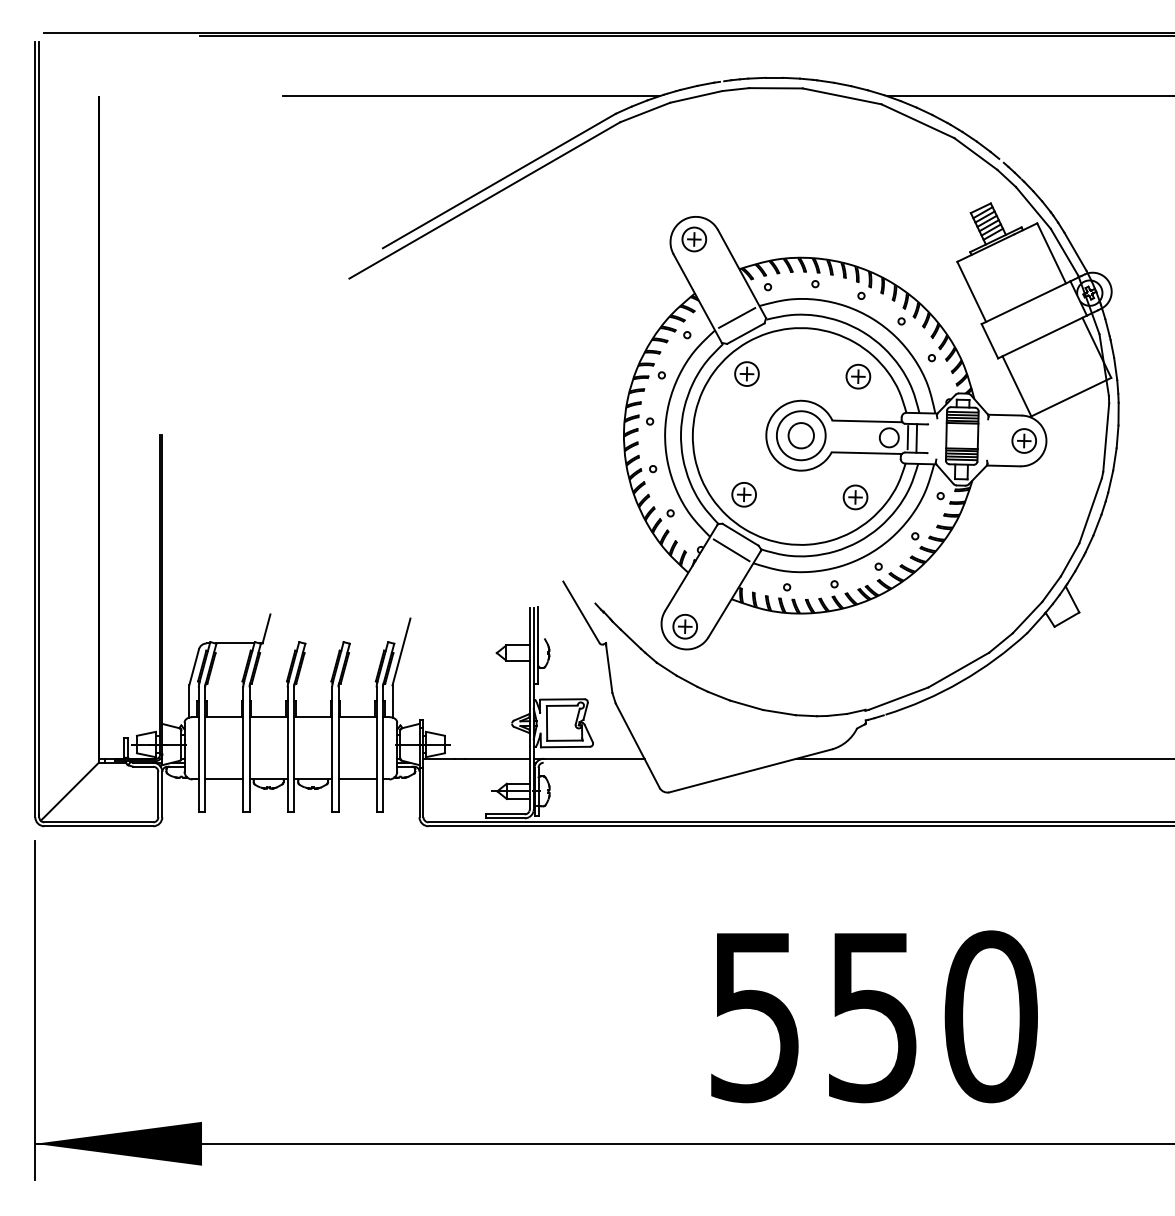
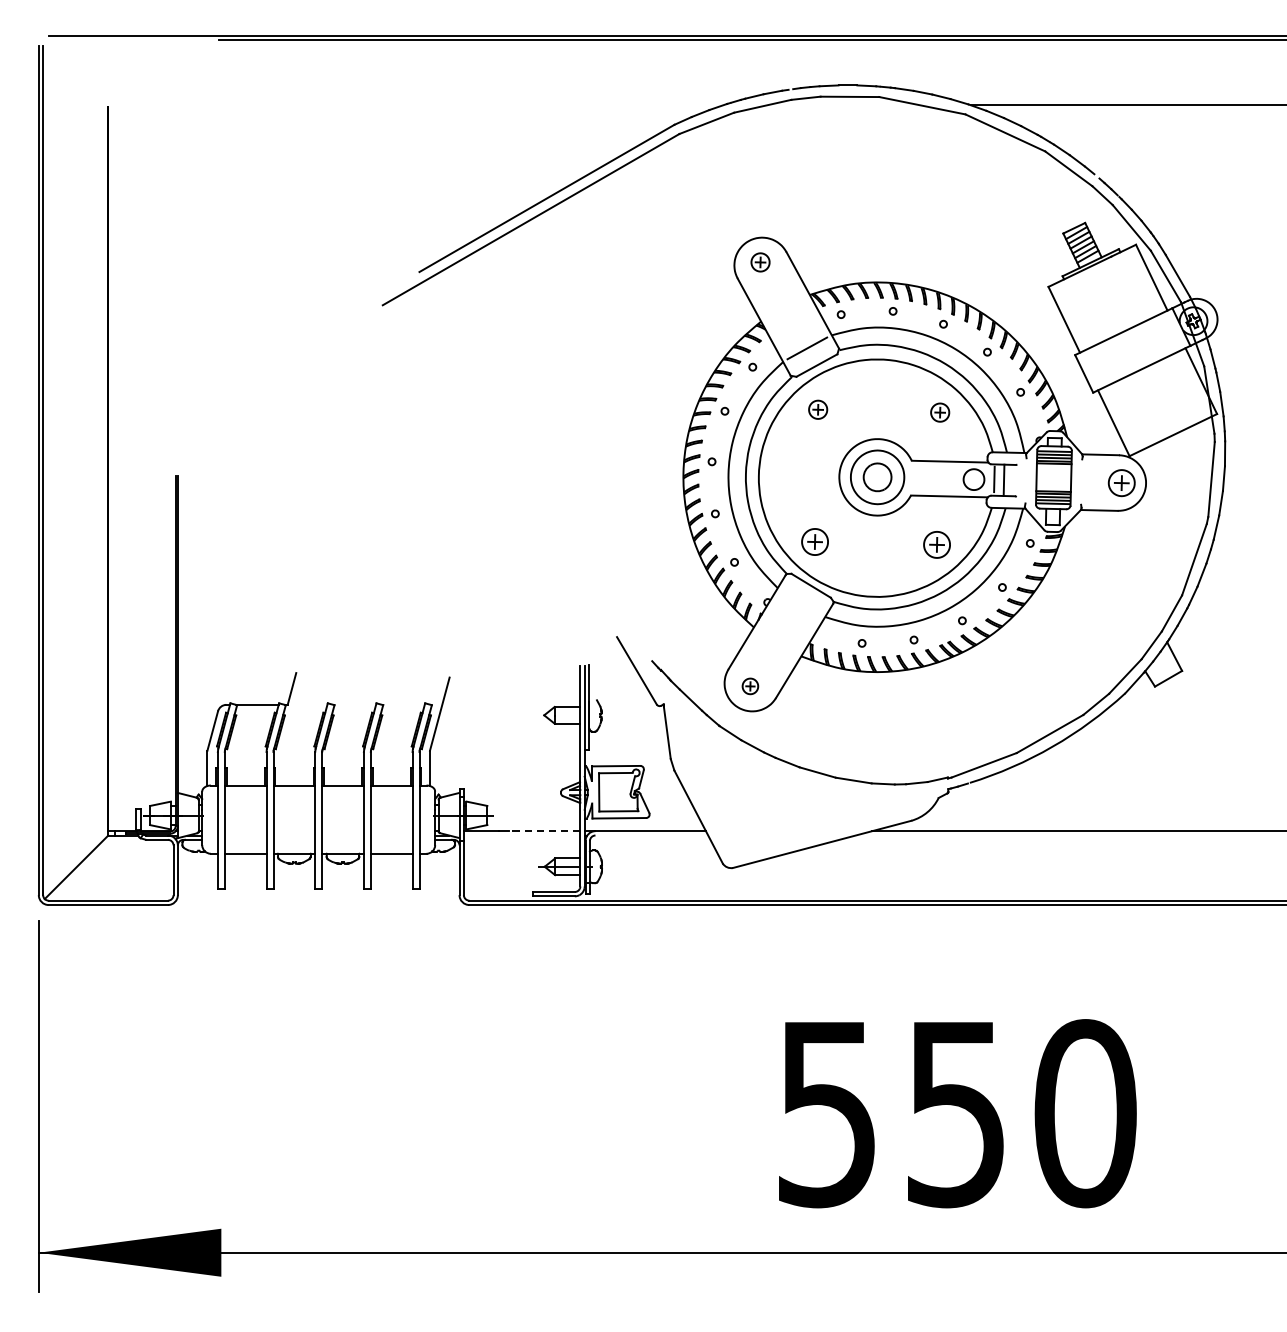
line: (471, 96) -> (516, 105), removed
part: (694, 239) -> (760, 262), size x0.7
part: (746, 373) -> (817, 409), size x0.7
part: (858, 376) -> (940, 412), size x0.7
line: (731, 550) -> (801, 603), removed
part: (684, 626) -> (749, 686), size x0.6
line: (497, 758) -> (544, 830), solid -> dashed

